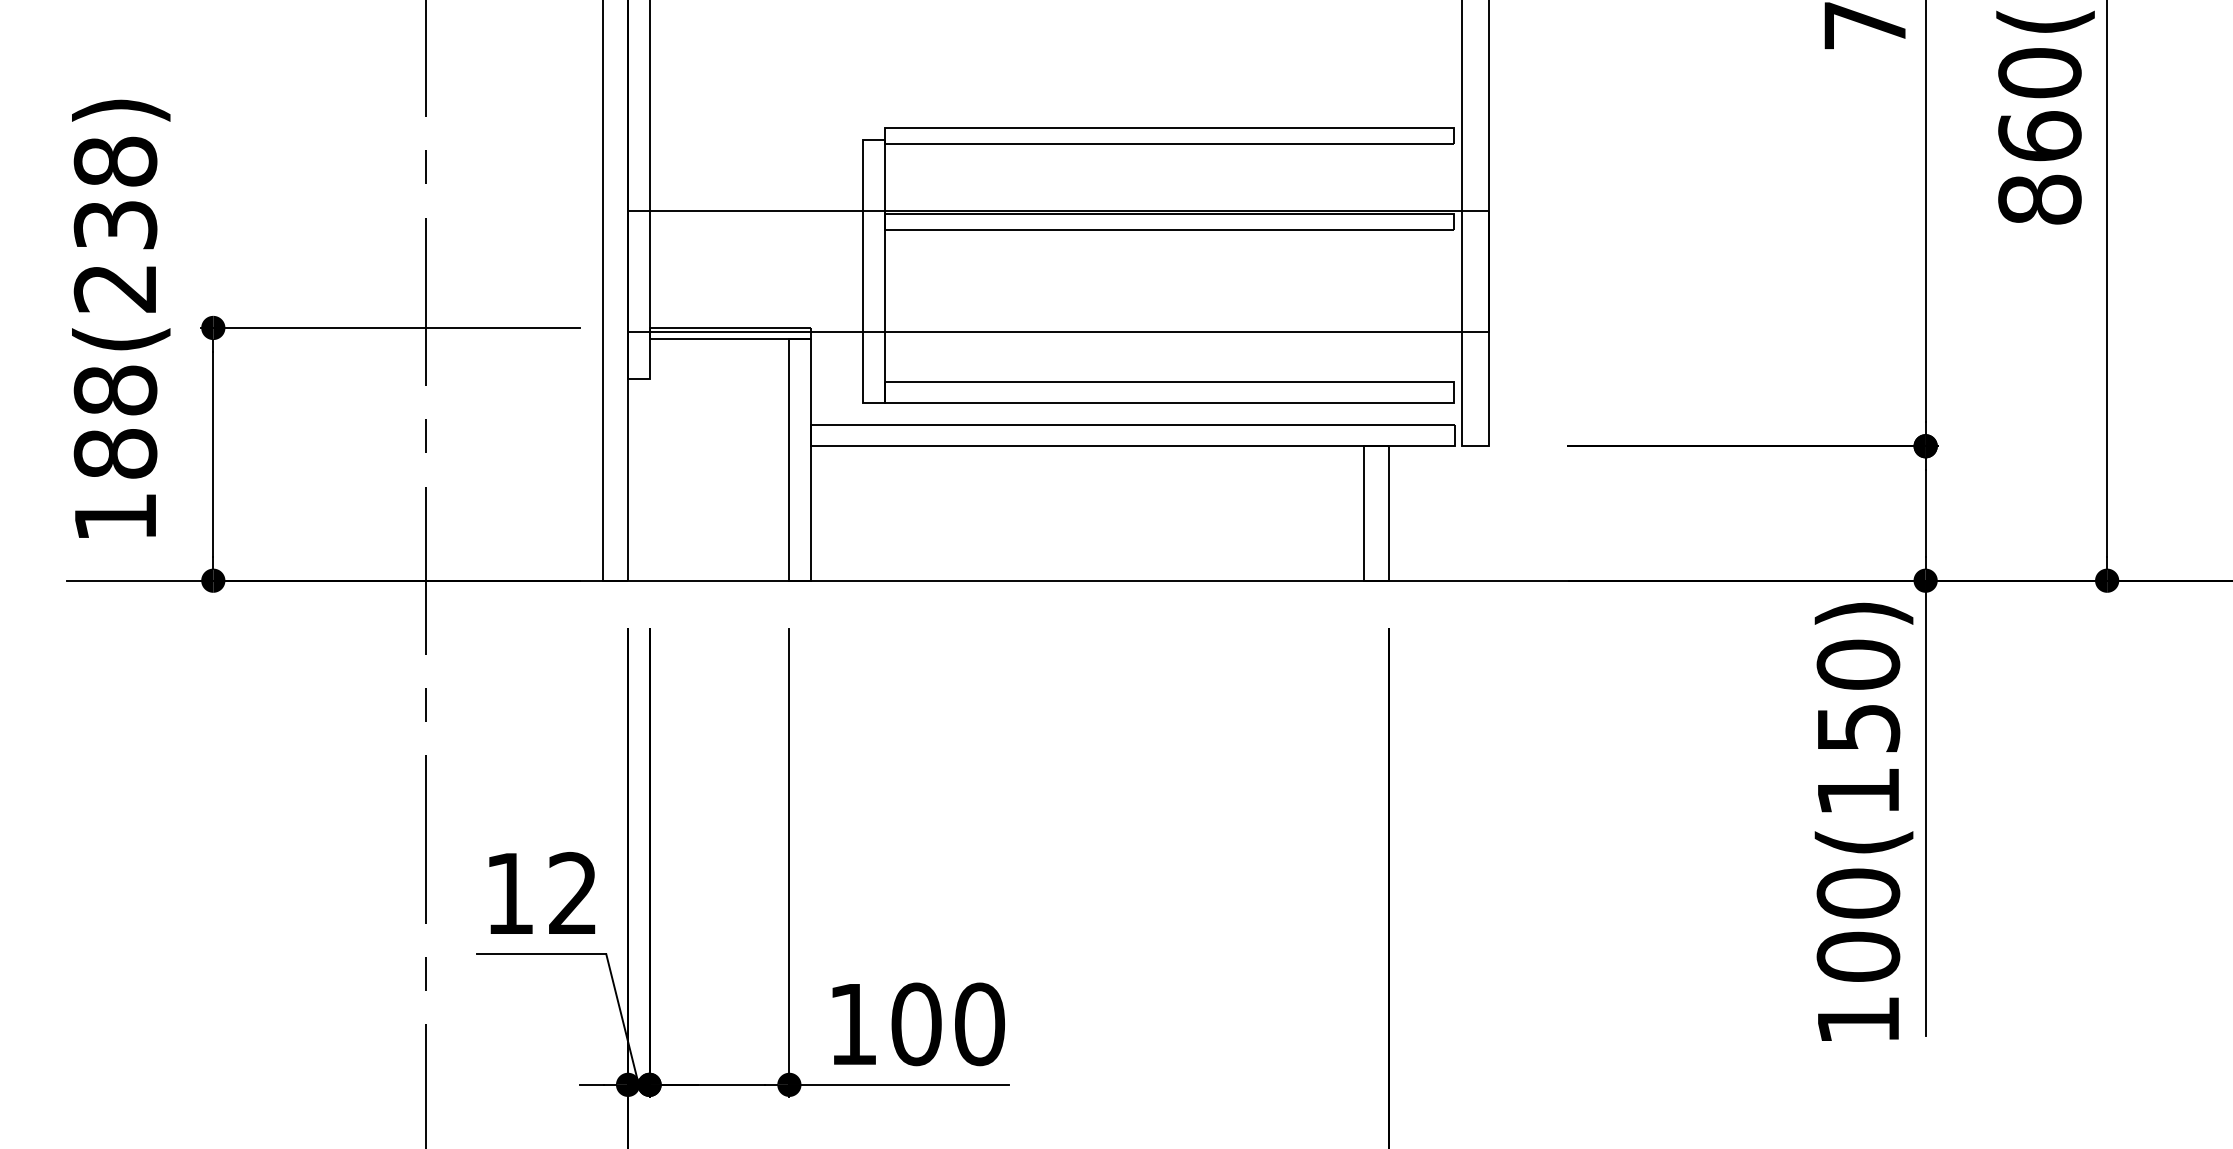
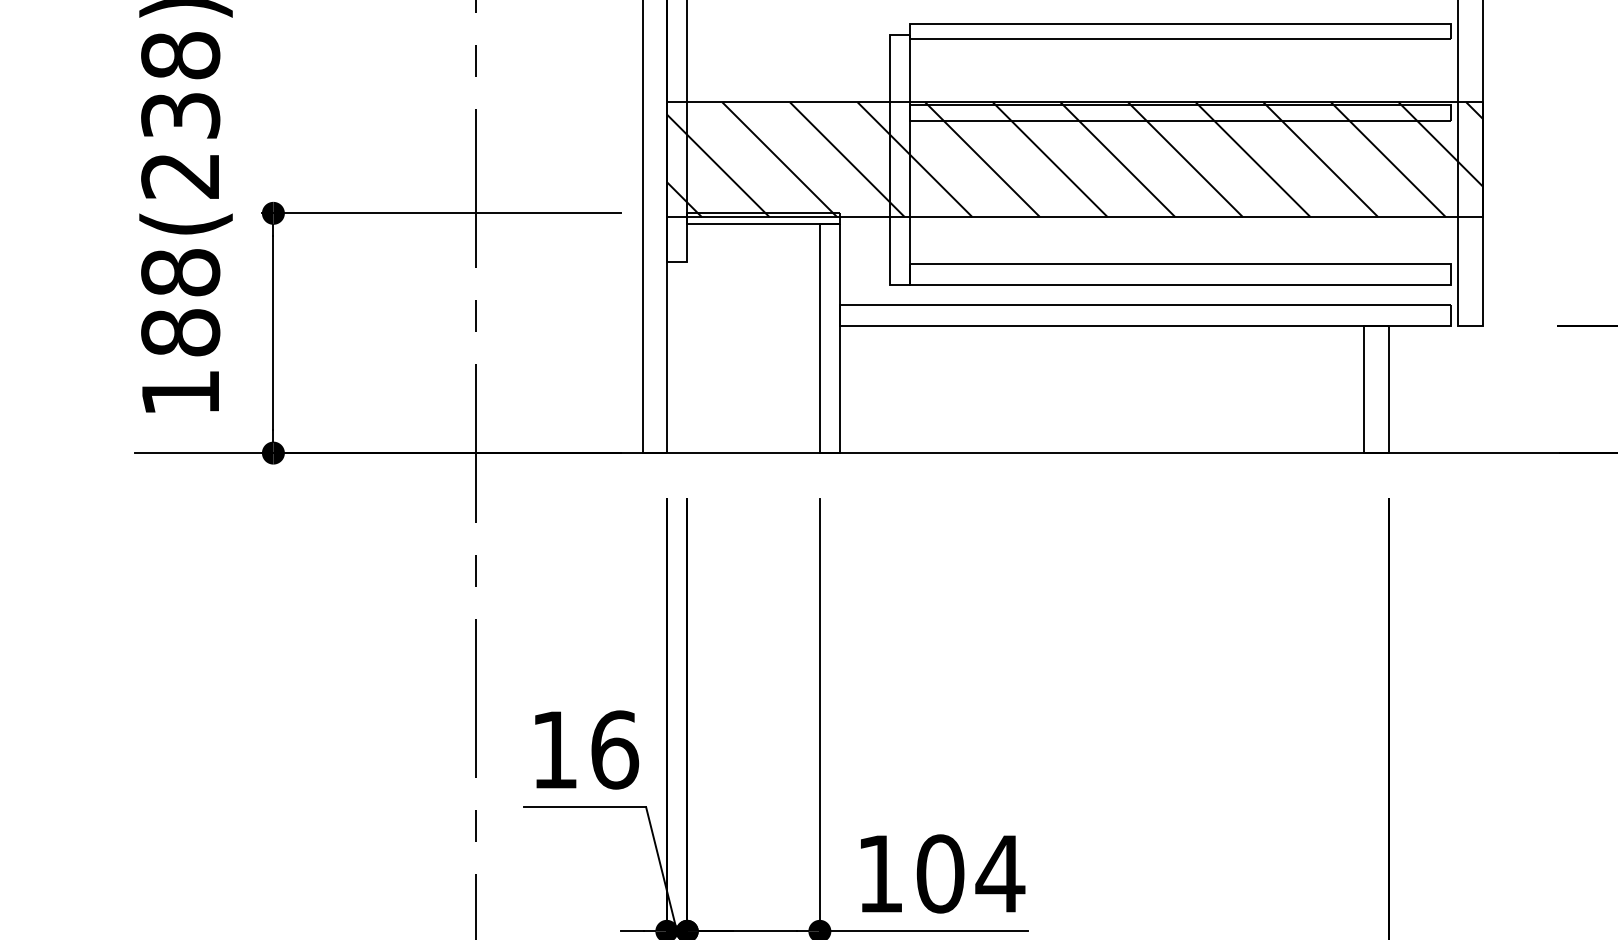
hatch: (1058, 271) -> (1075, 159), added
text: (573, 893) -> (615, 749), 12 -> 16
text: (979, 1024) -> (1000, 874), 100 -> 104

